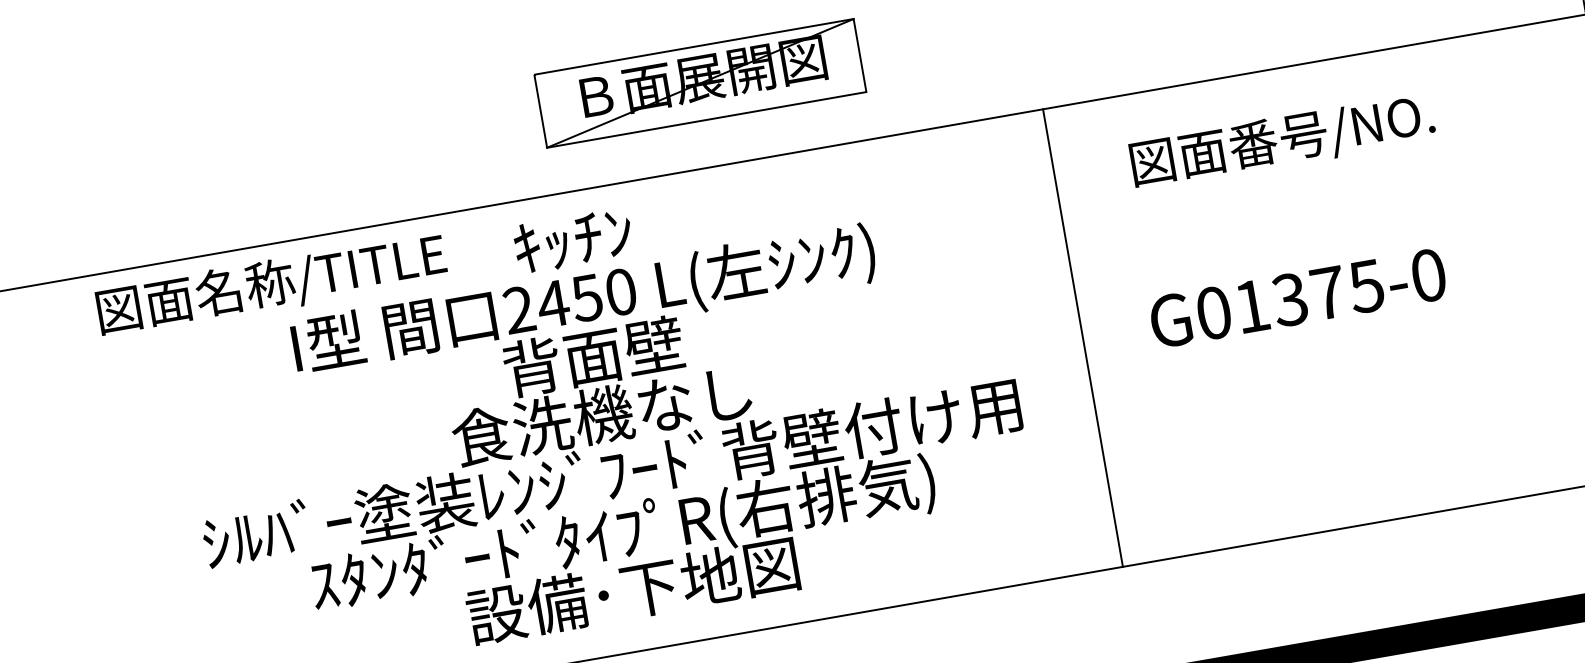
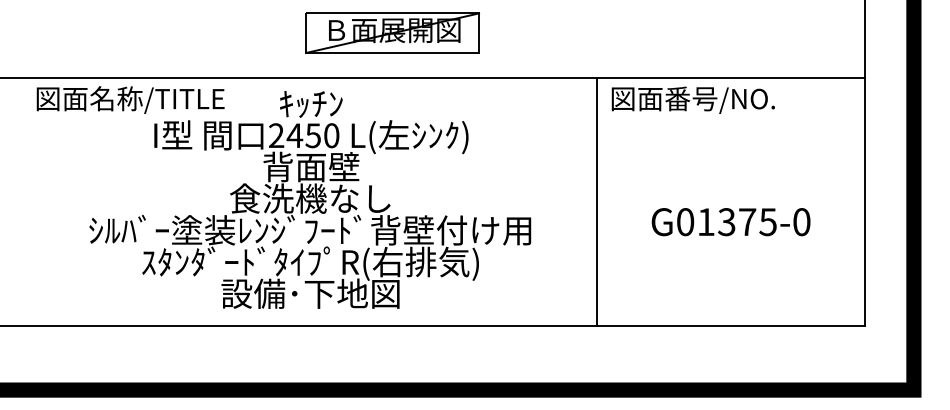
text: (1280, 140) -> (692, 99), moved
text: (271, 284) -> (130, 99), moved
text: (1297, 299) -> (730, 222), moved
line: (1083, 338) -> (597, 202), moved

